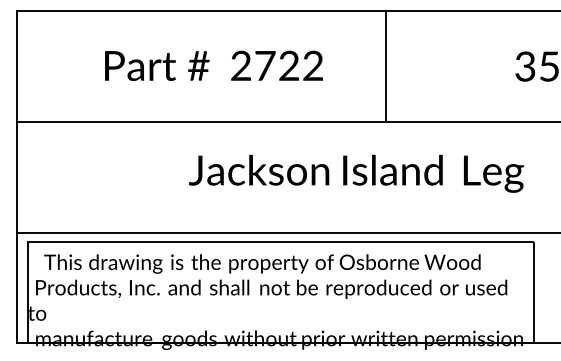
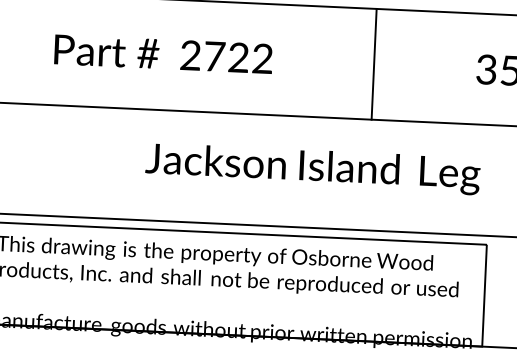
text: (213, 65) -> (163, 53), moved
line: (385, 65) -> (373, 63), moved

